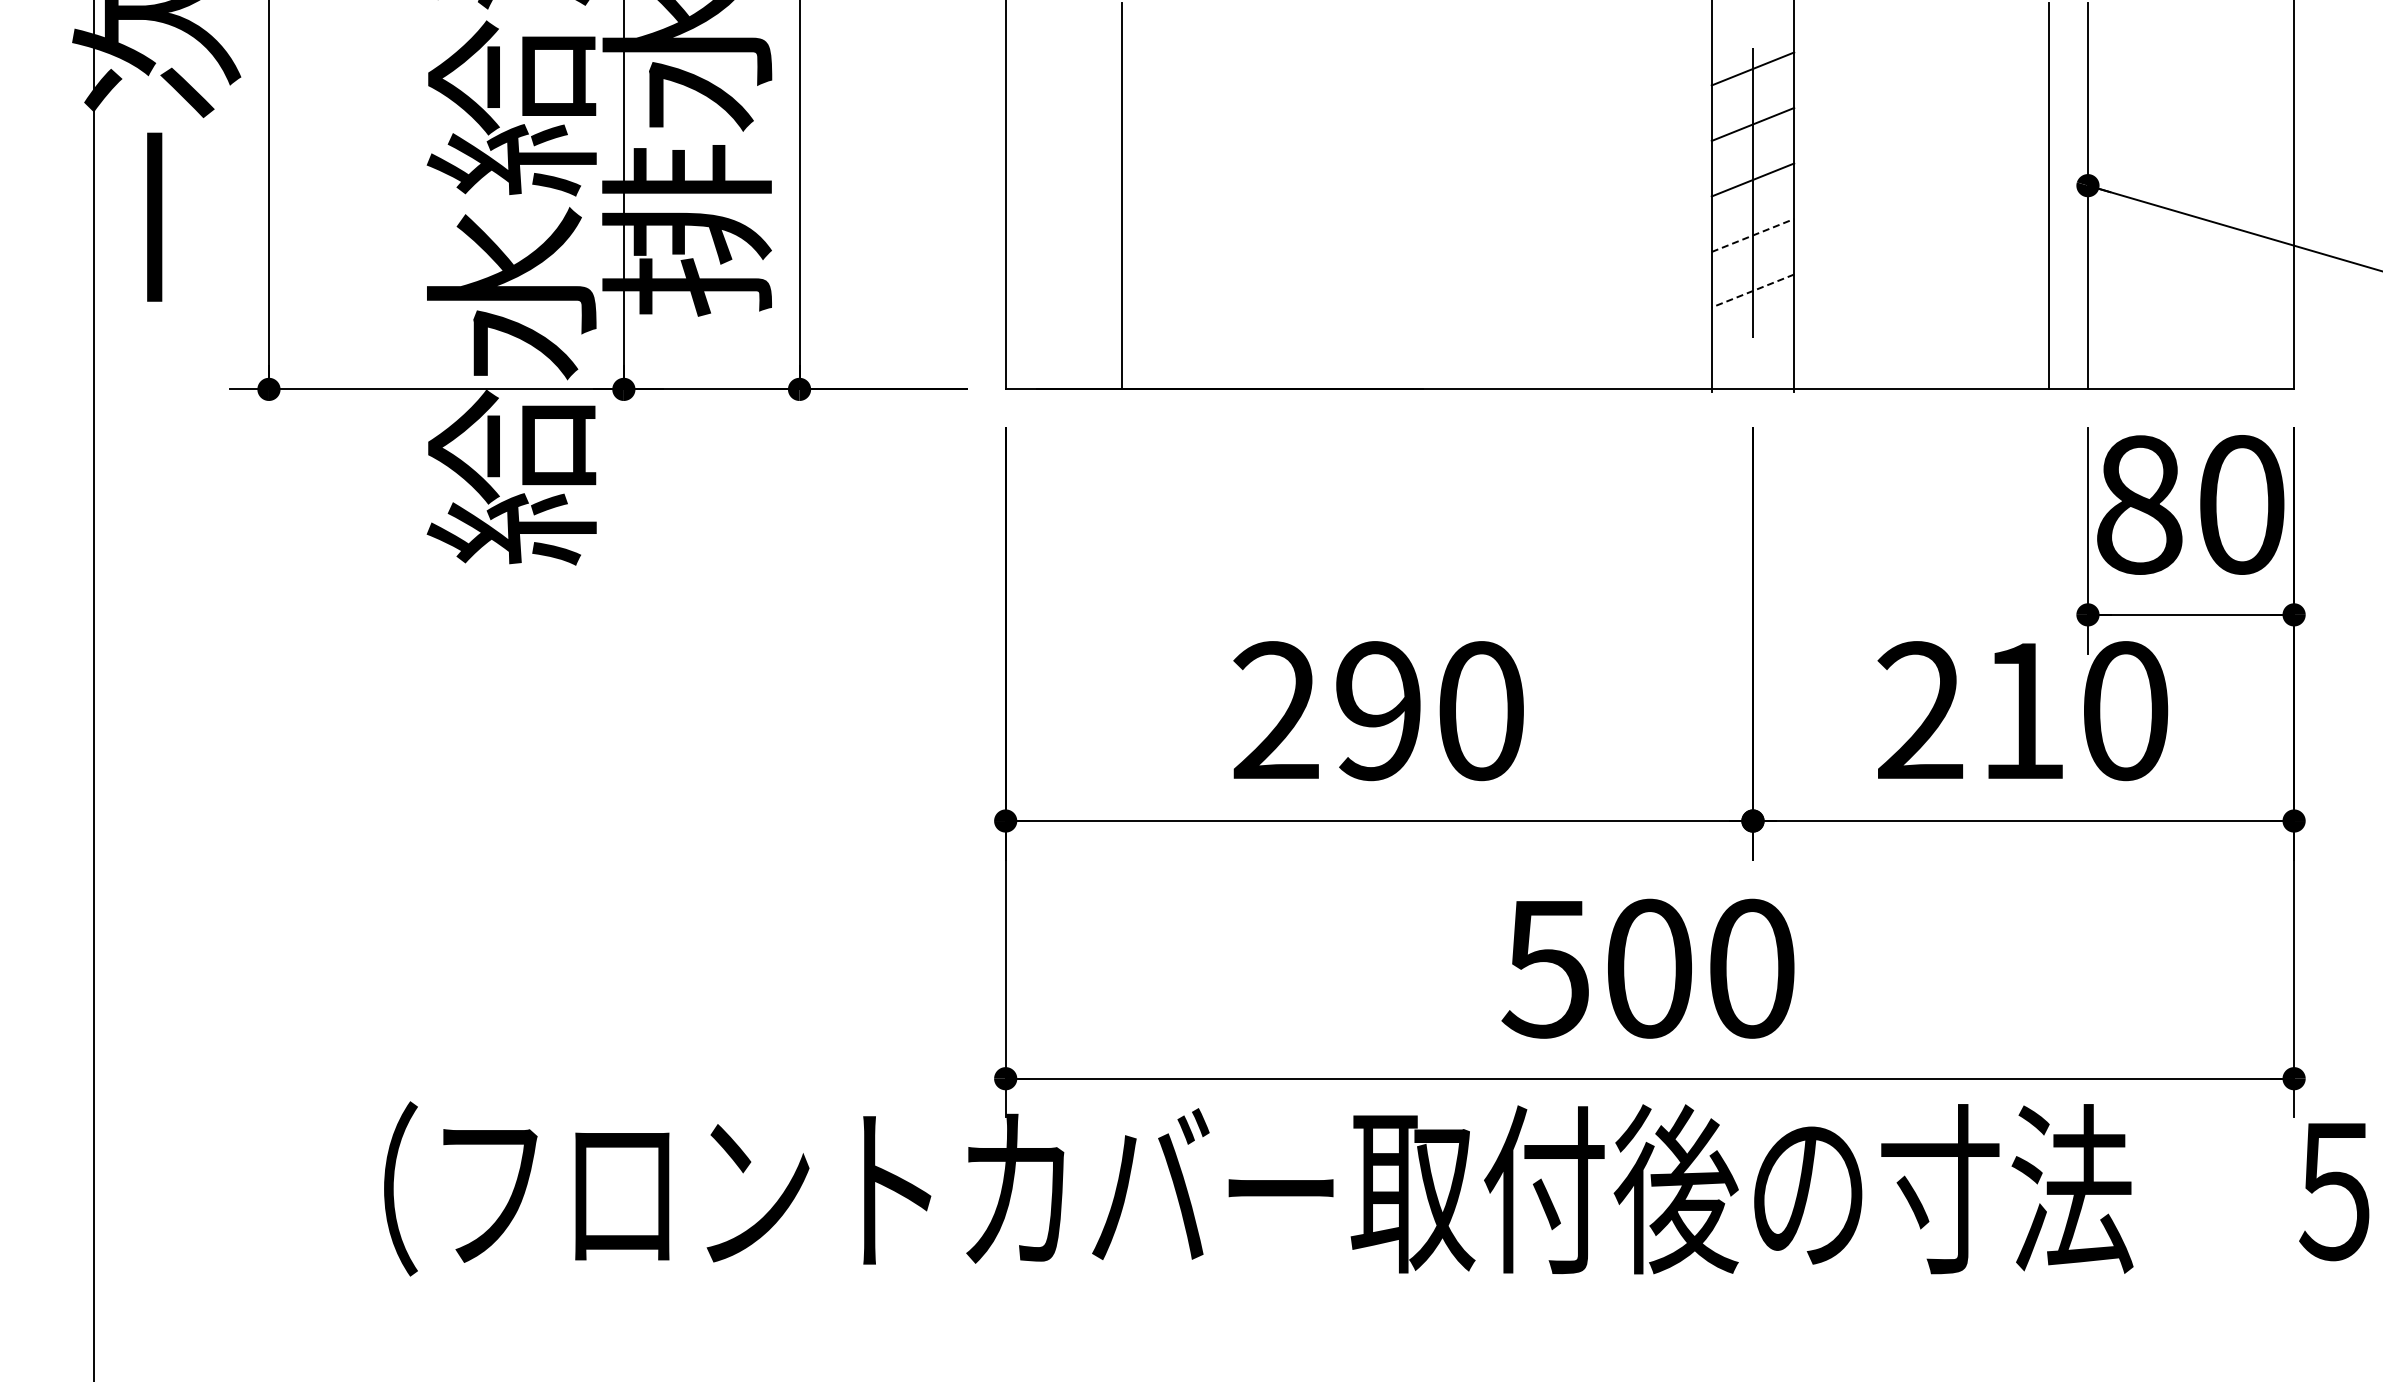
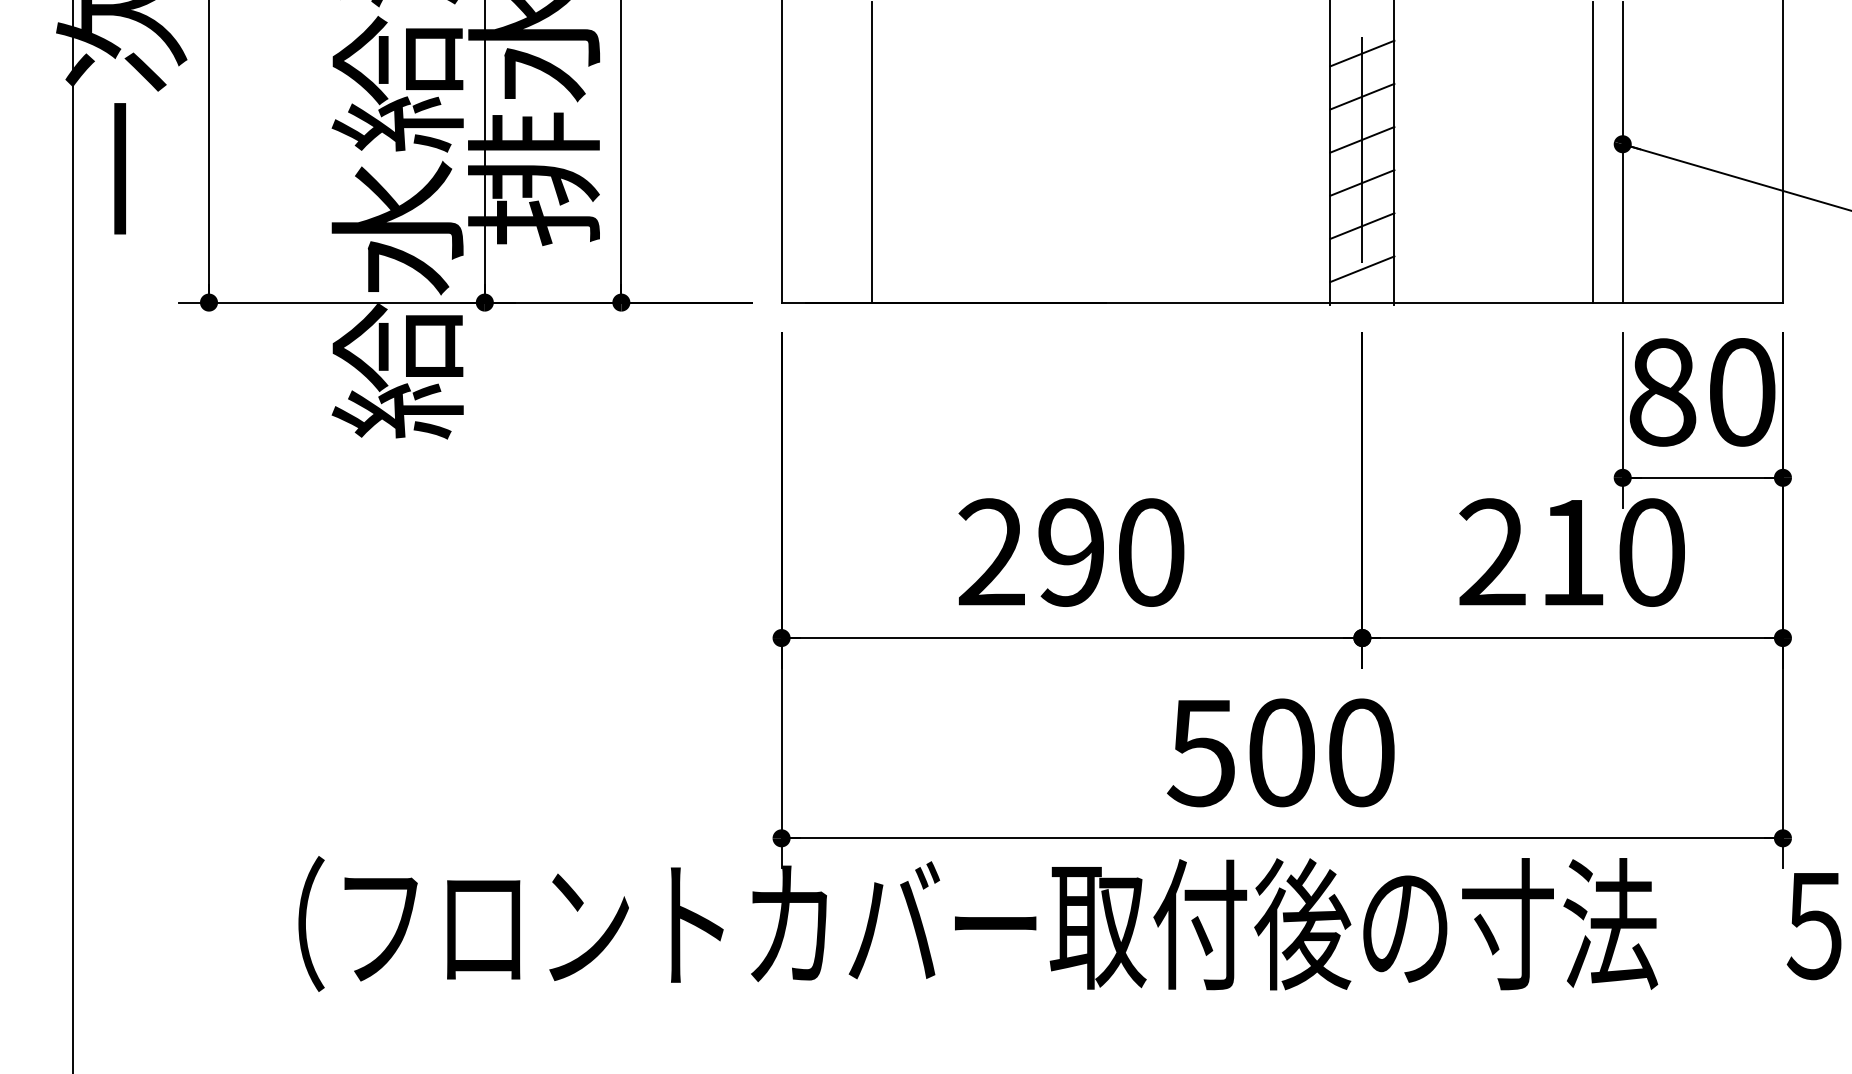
line: (1753, 235) -> (1362, 182), dashed -> solid
line: (1752, 291) -> (1362, 226), dashed -> solid
line: (1752, 346) -> (1362, 269), added

